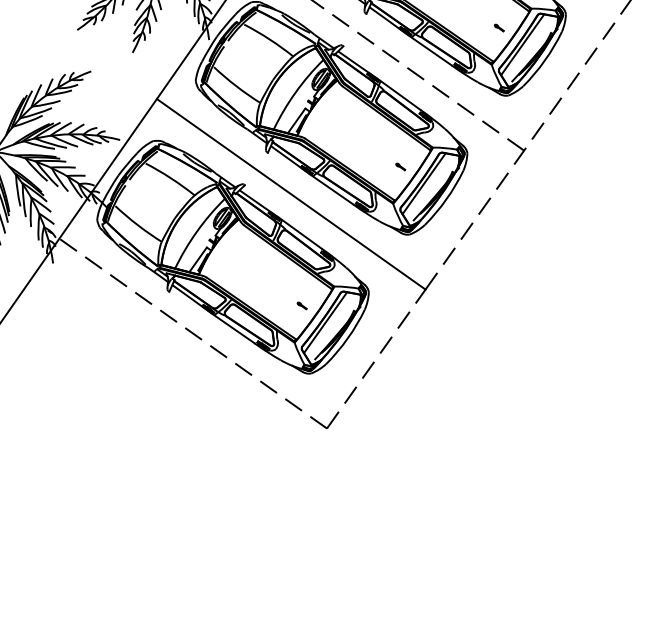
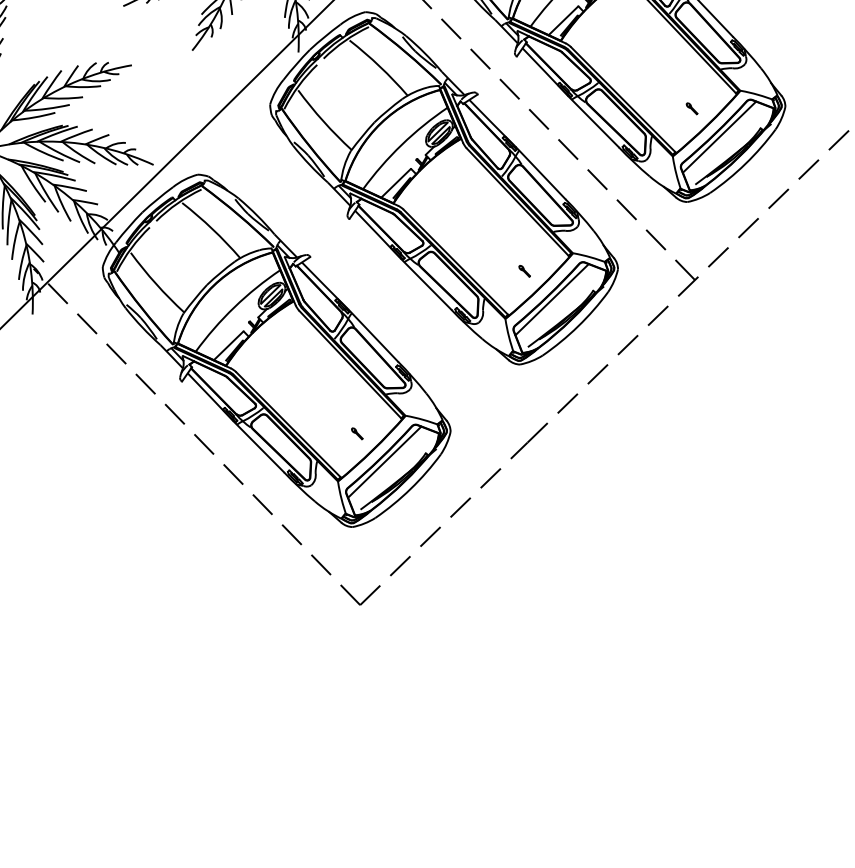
line: (290, 194) -> (369, 280), removed

